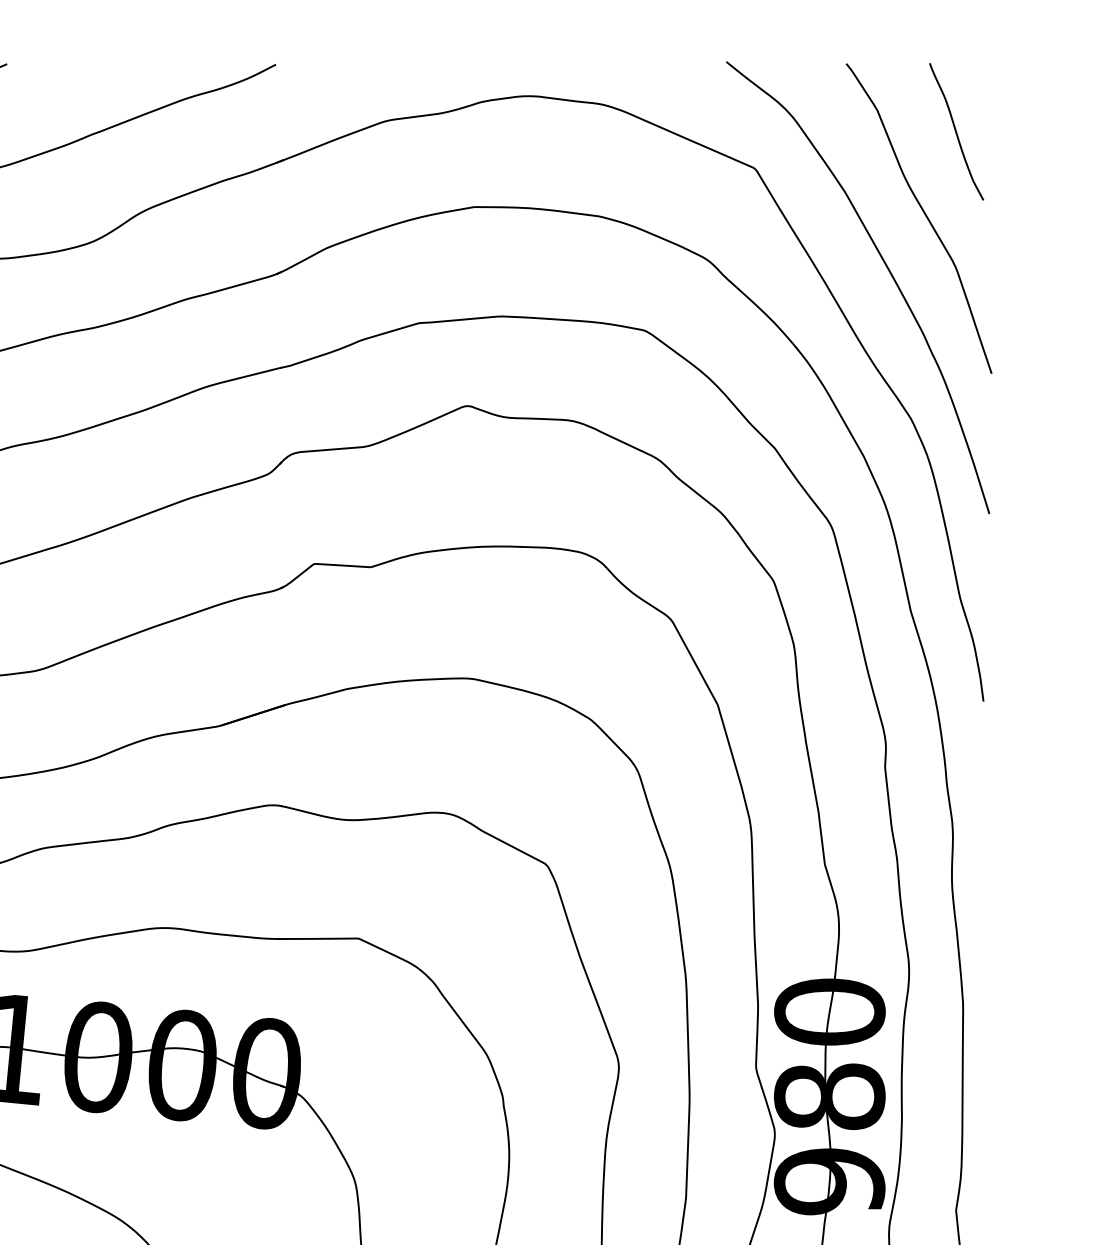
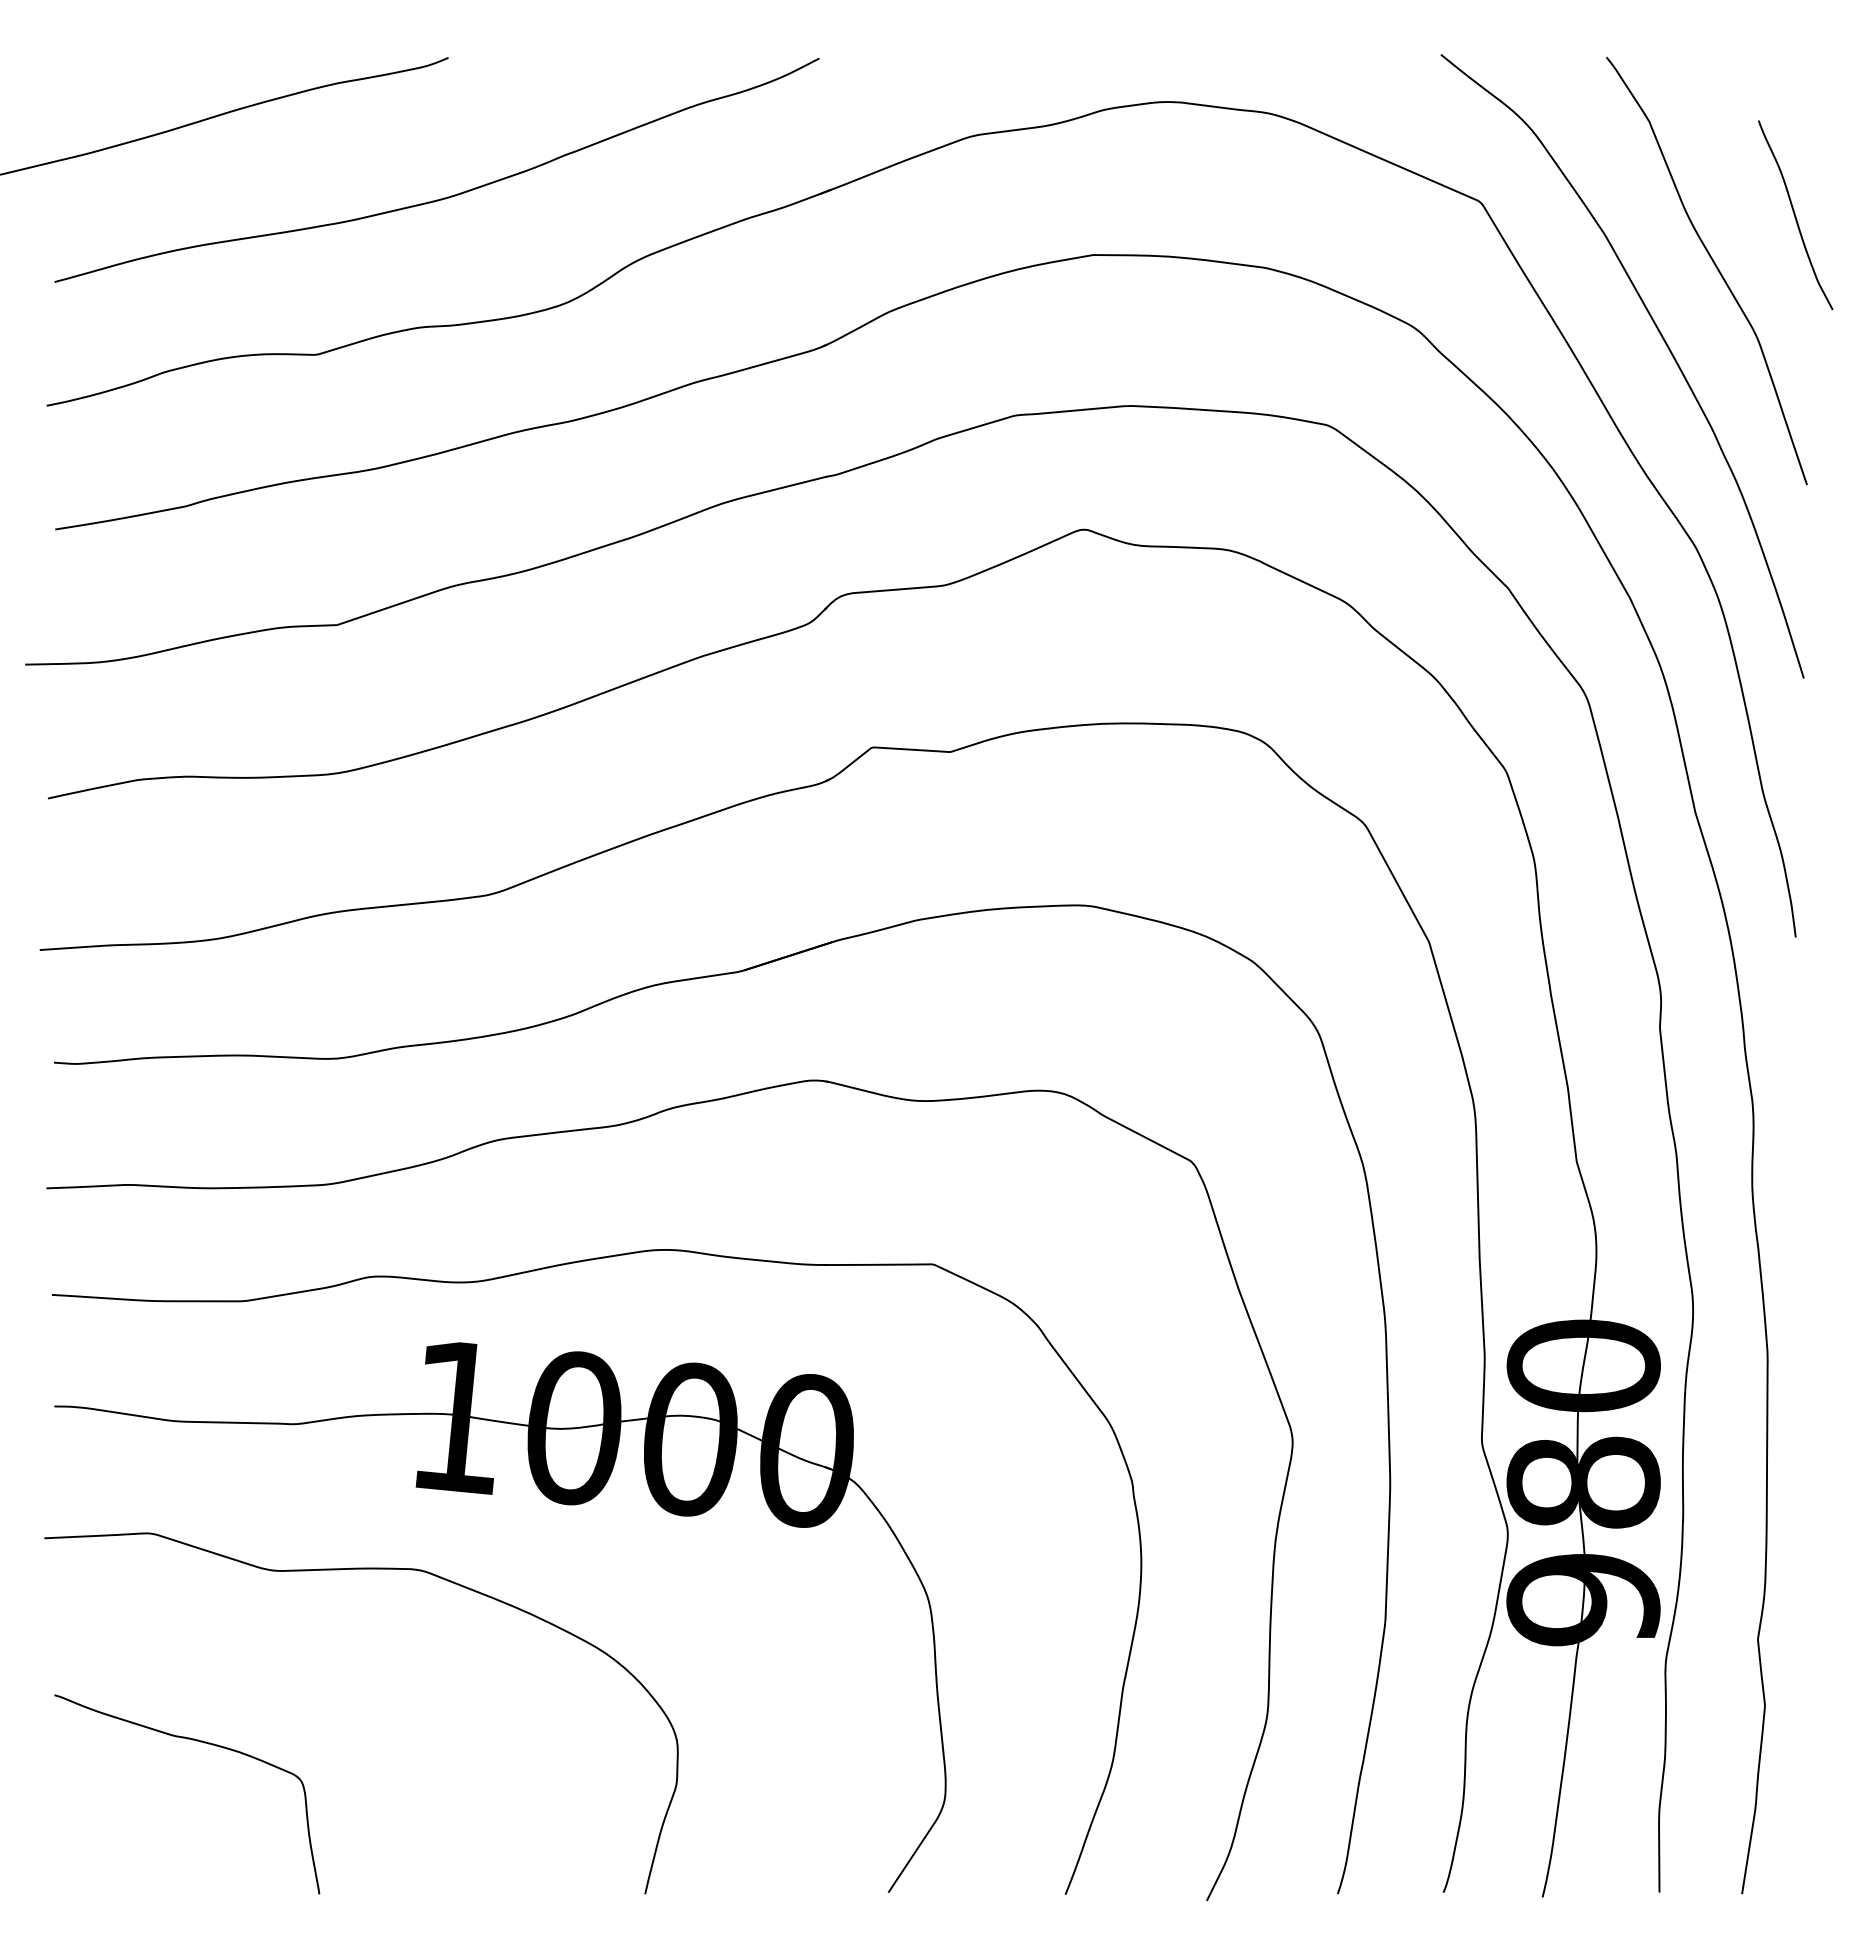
curve: (956, 131) -> (1795, 214), moved

